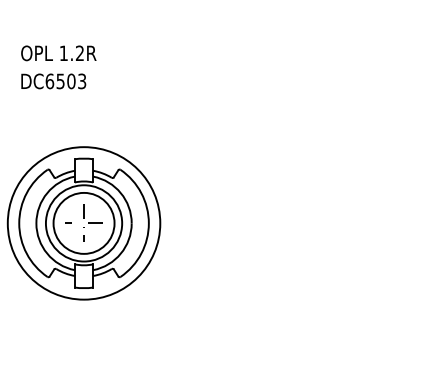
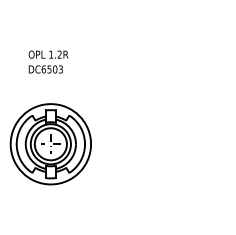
text: (58, 66) -> (48, 61), moved

